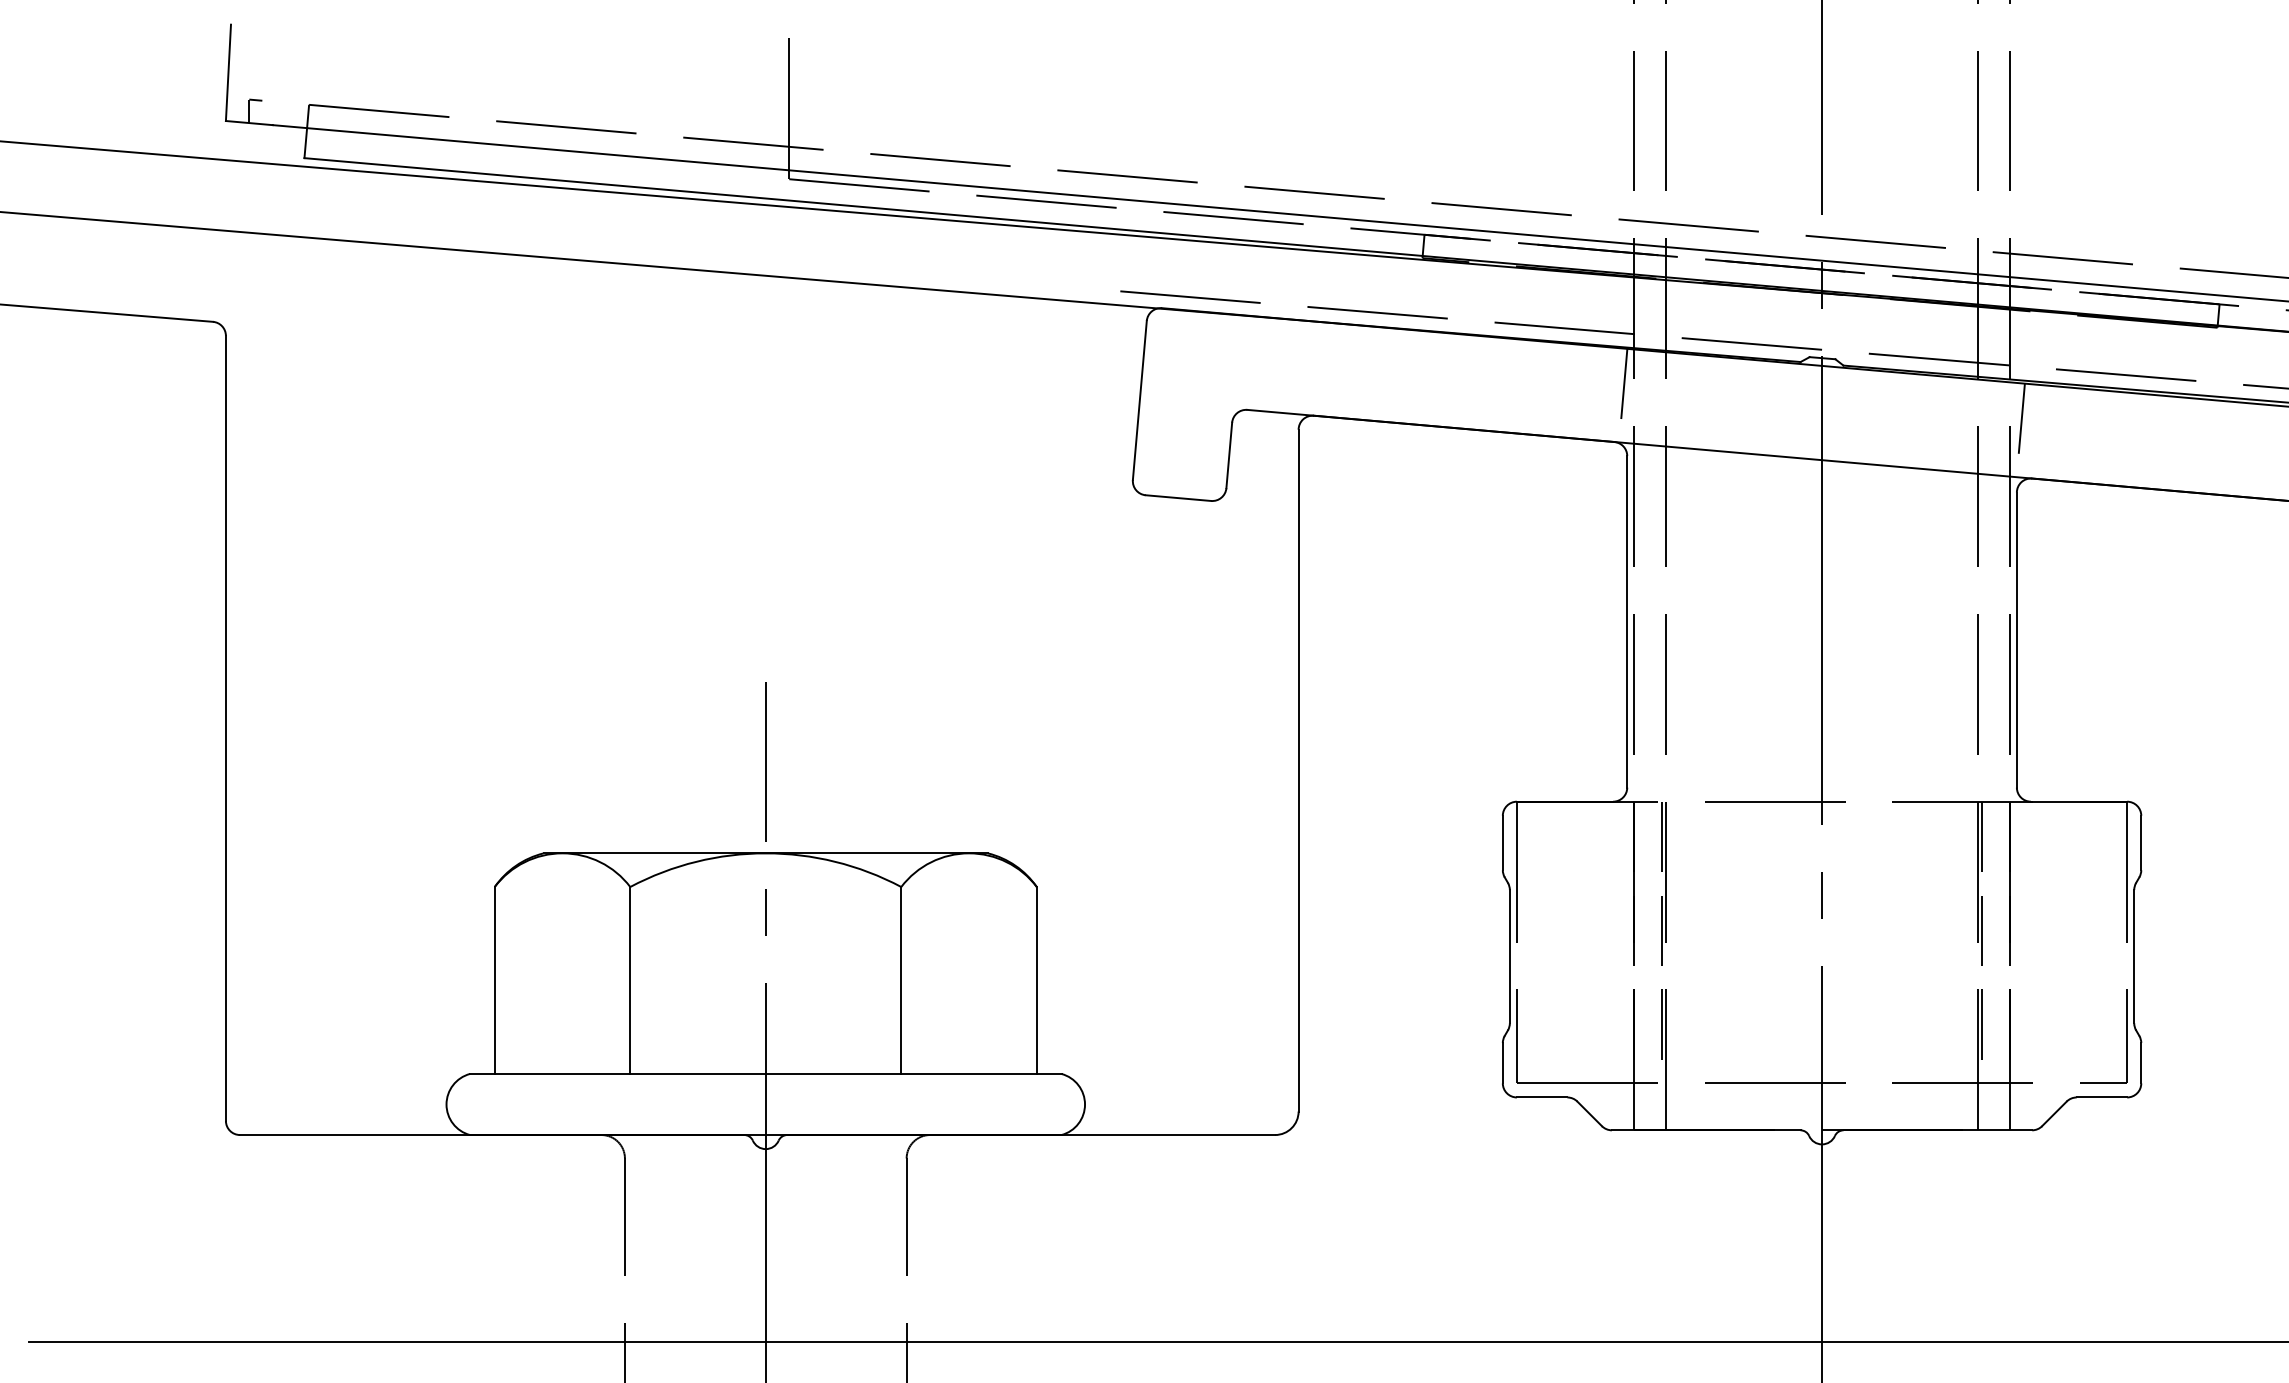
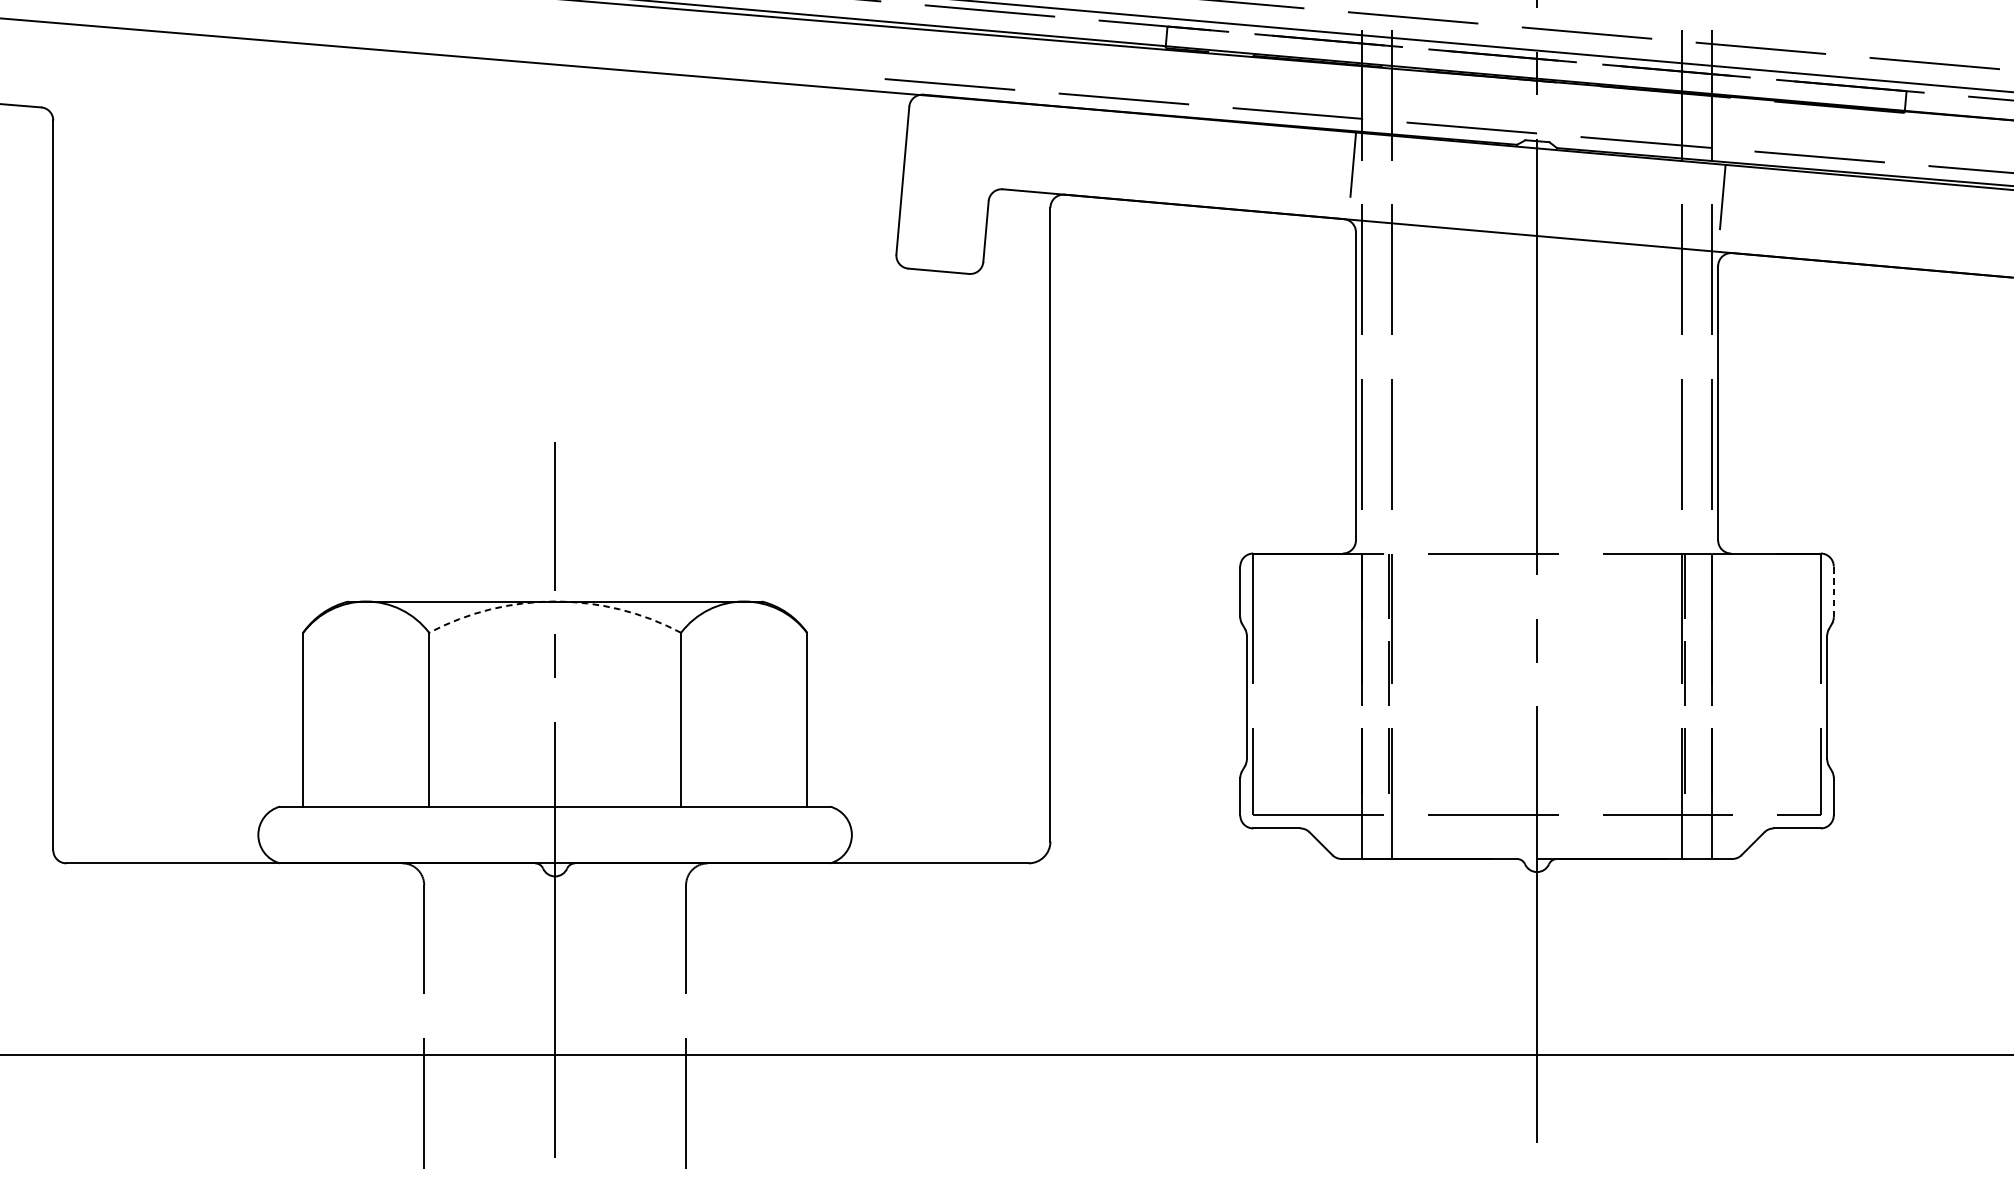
line: (2141, 842) -> (1834, 591), solid -> dashed
arc: (765, 853) -> (554, 601), solid -> dashed

